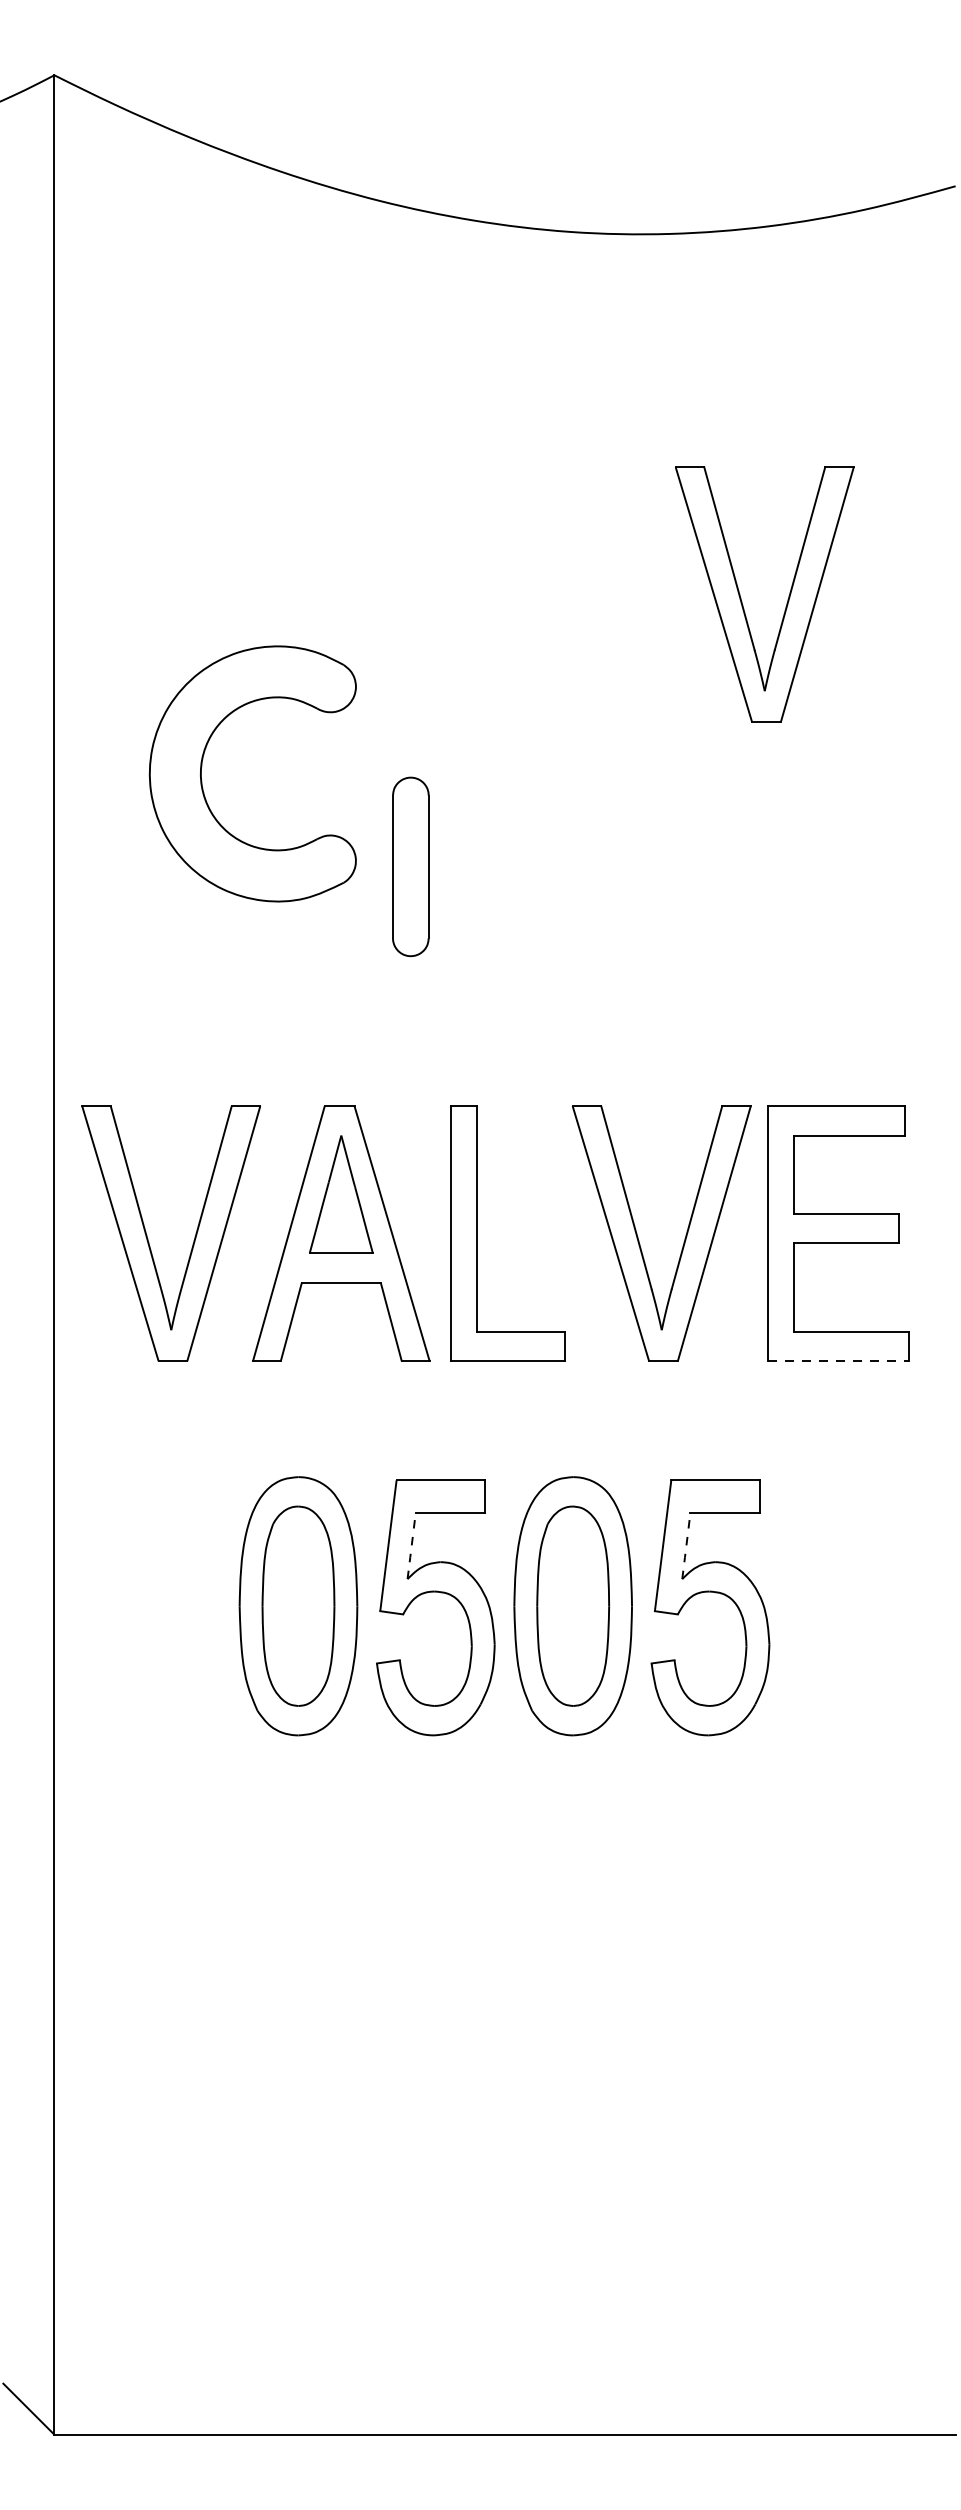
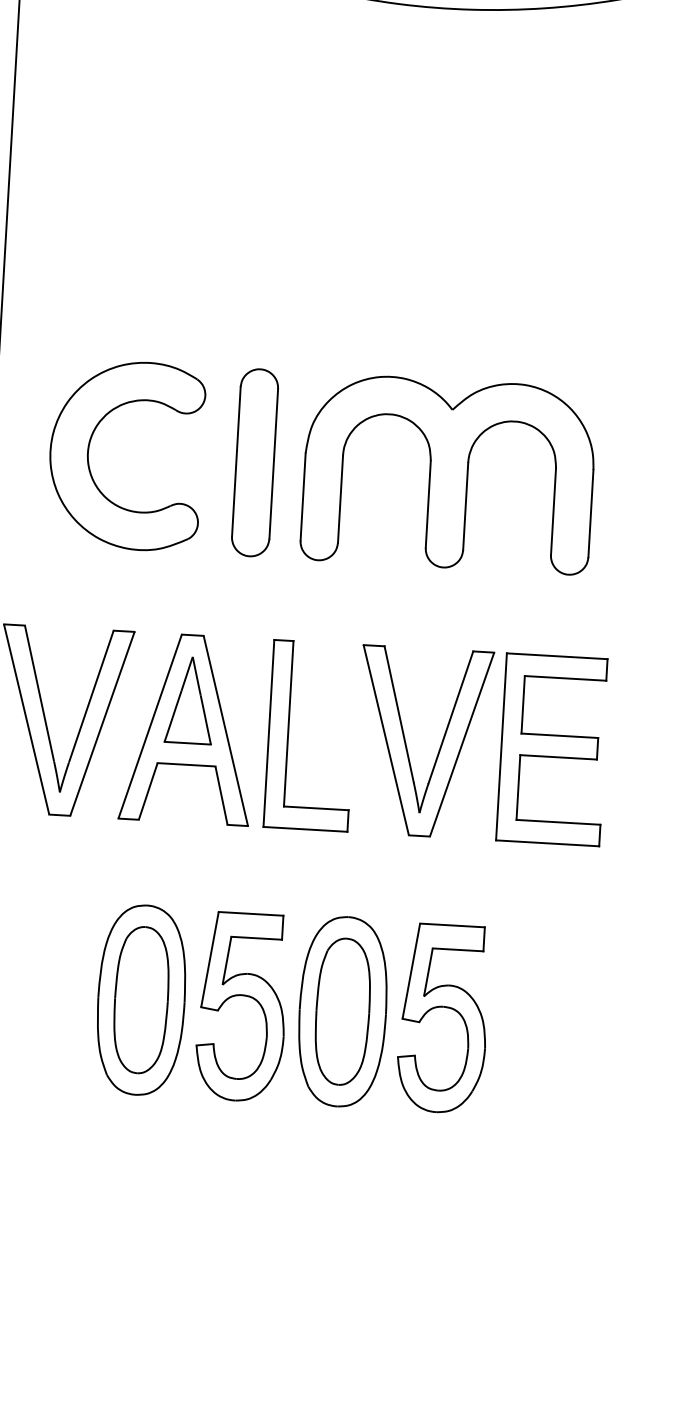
part: (742, 601) -> (509, 282), removed
part: (202, 766) -> (89, 447), moved
part: (410, 866) -> (254, 462), size x1.43
part: (674, 866) -> (448, 473), added
line: (838, 1361) -> (547, 843), dashed -> solid
line: (411, 1545) -> (226, 960), dashed -> solid
line: (686, 1545) -> (428, 972), dashed -> solid

